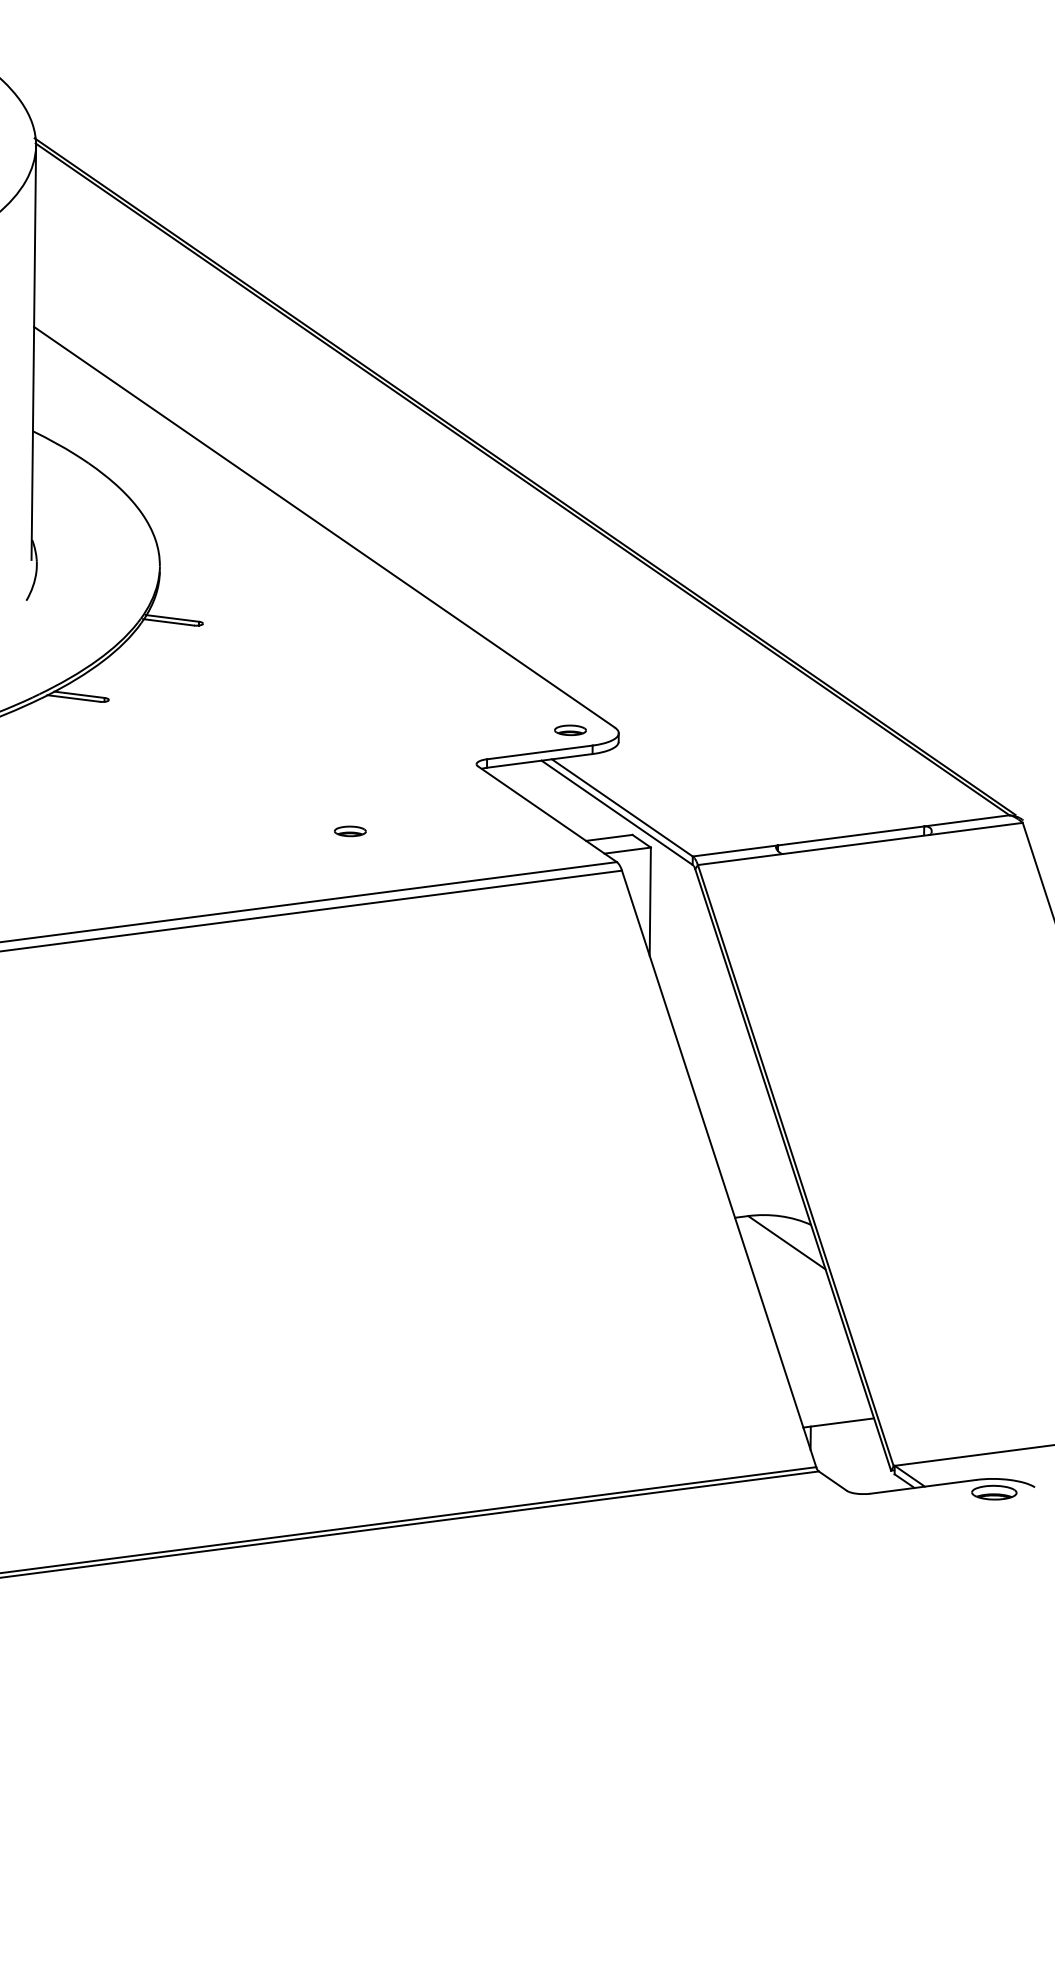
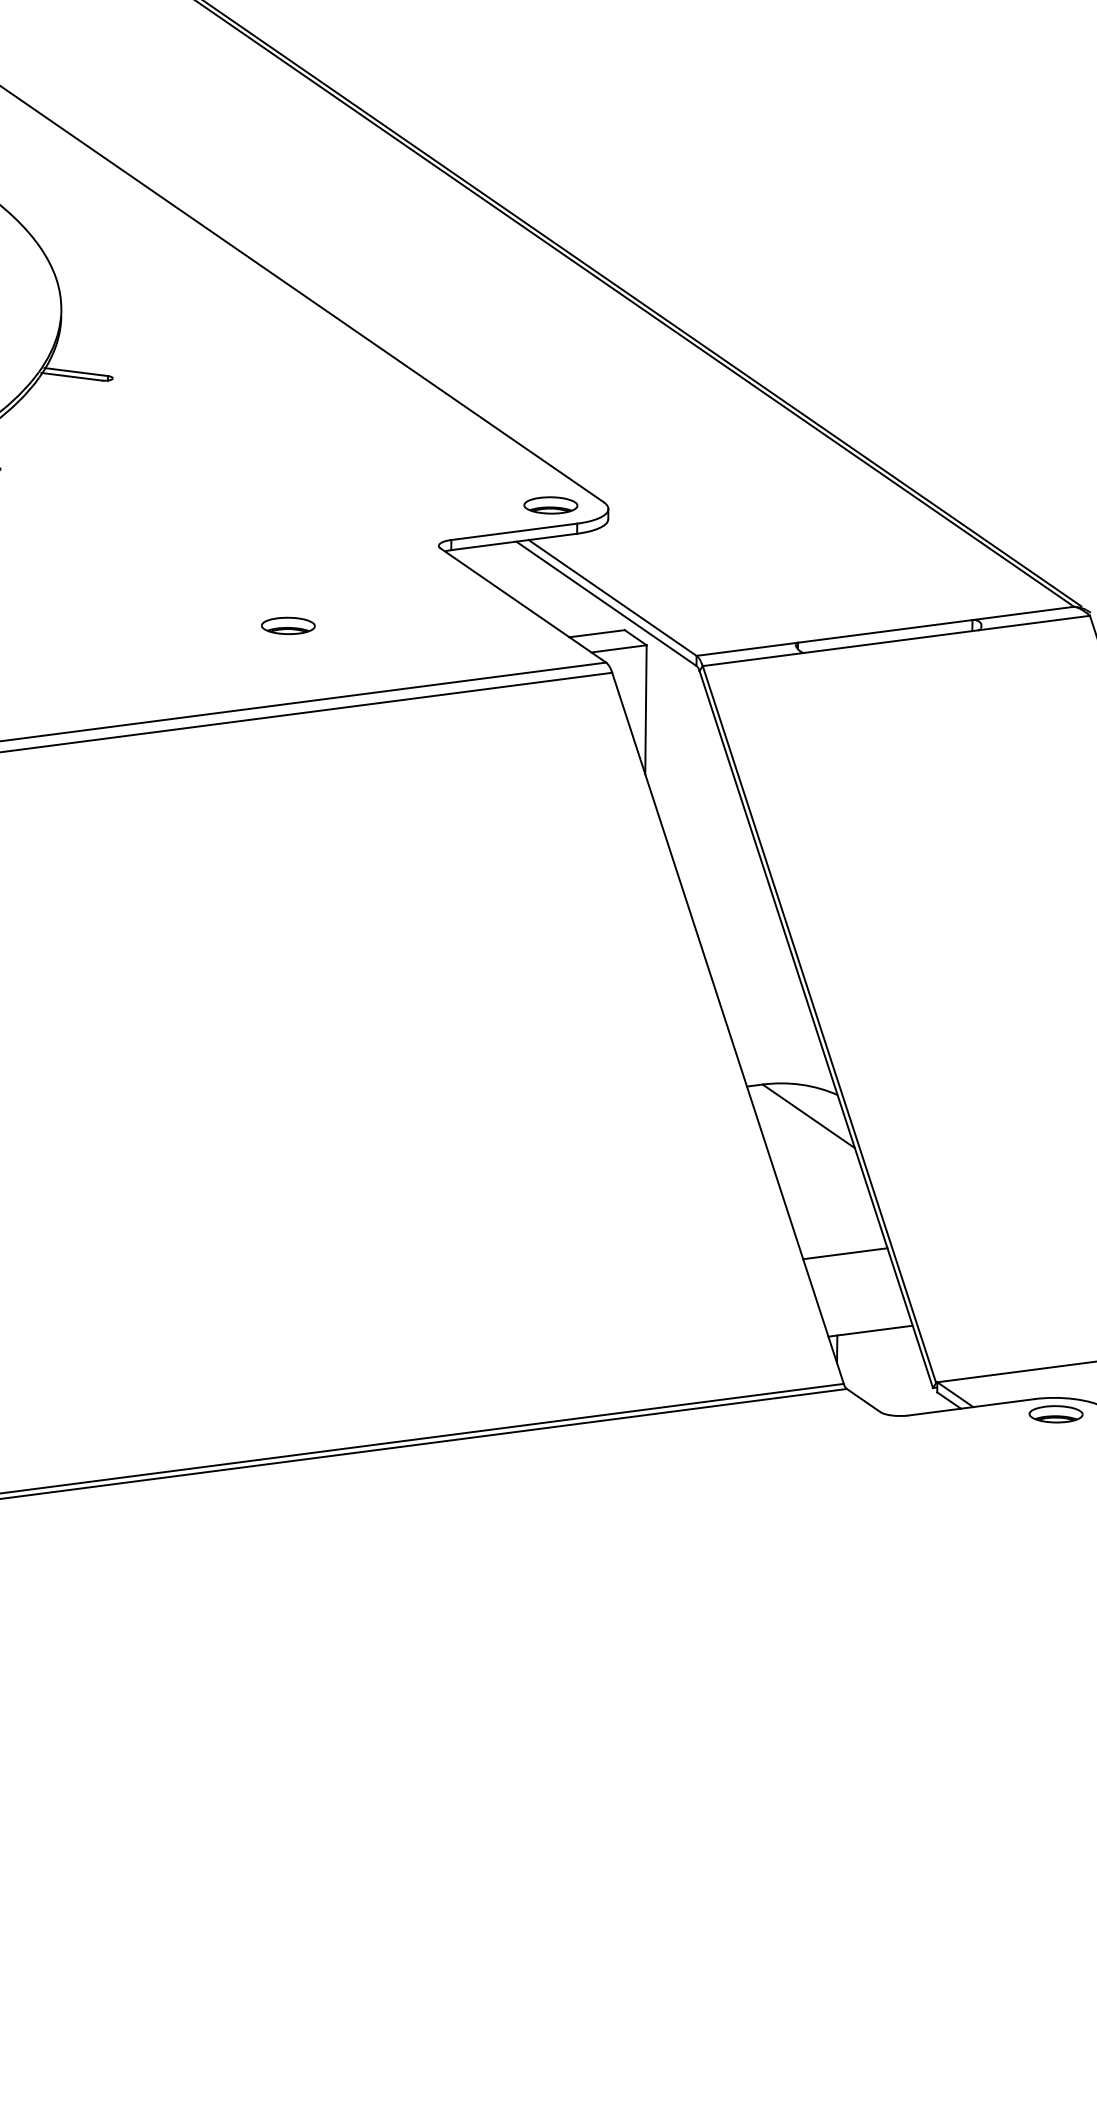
part: (570, 730) -> (550, 505), size x1.43
part: (350, 831) -> (288, 626), size x1.43
line: (817, 1357) -> (845, 1253), added

